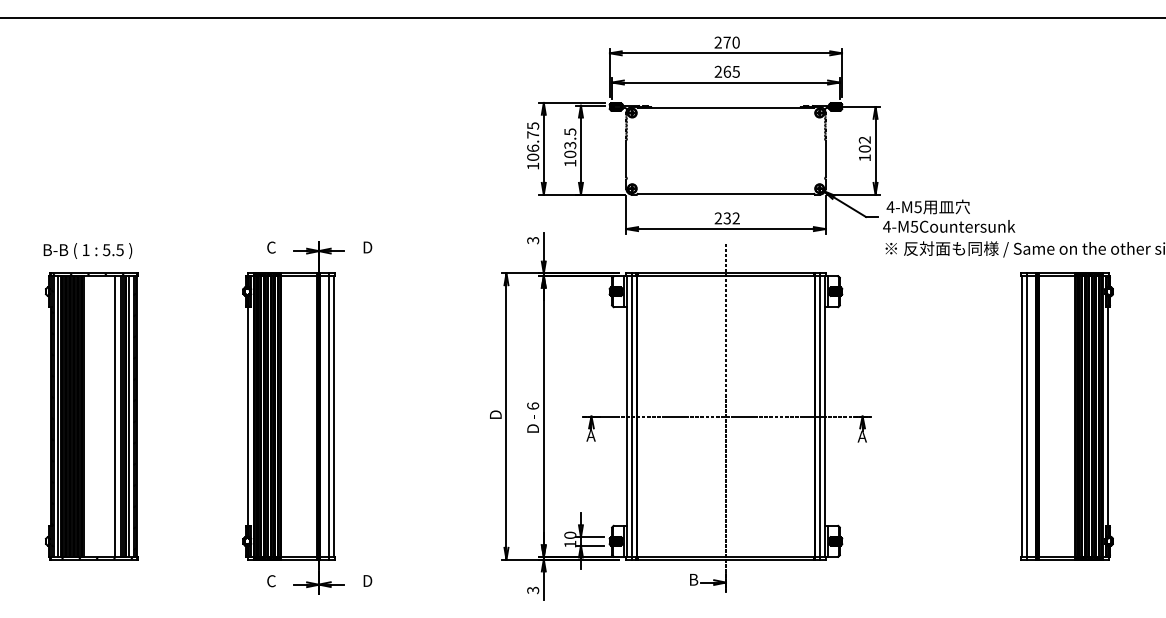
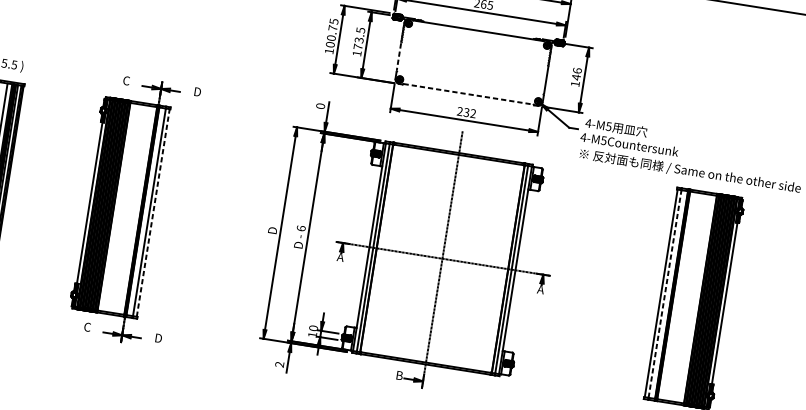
text: (864, 144) -> (576, 74), 102 -> 146
text: (532, 147) -> (331, 37), 106.75 -> 100.75
text: (570, 153) -> (358, 46), 103.5 -> 173.5
line: (626, 159) -> (399, 57), solid -> dashed
line: (725, 193) -> (468, 93), solid -> dashed
text: (533, 240) -> (320, 106), 3 -> 0
line: (334, 416) -> (153, 212), solid -> dashed
line: (1027, 416) -> (665, 294), solid -> dashed
text: (533, 590) -> (279, 364), 3 -> 2

